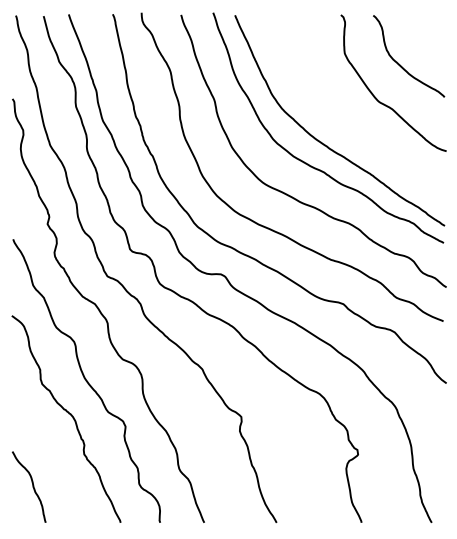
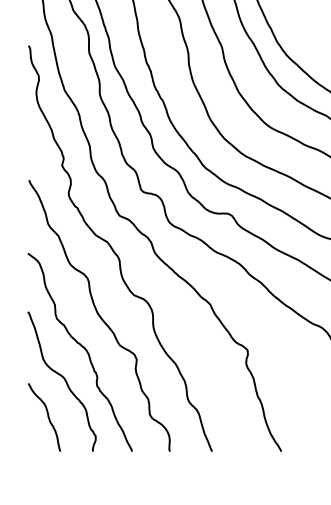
curve: (49, 447) -> (63, 379), added

